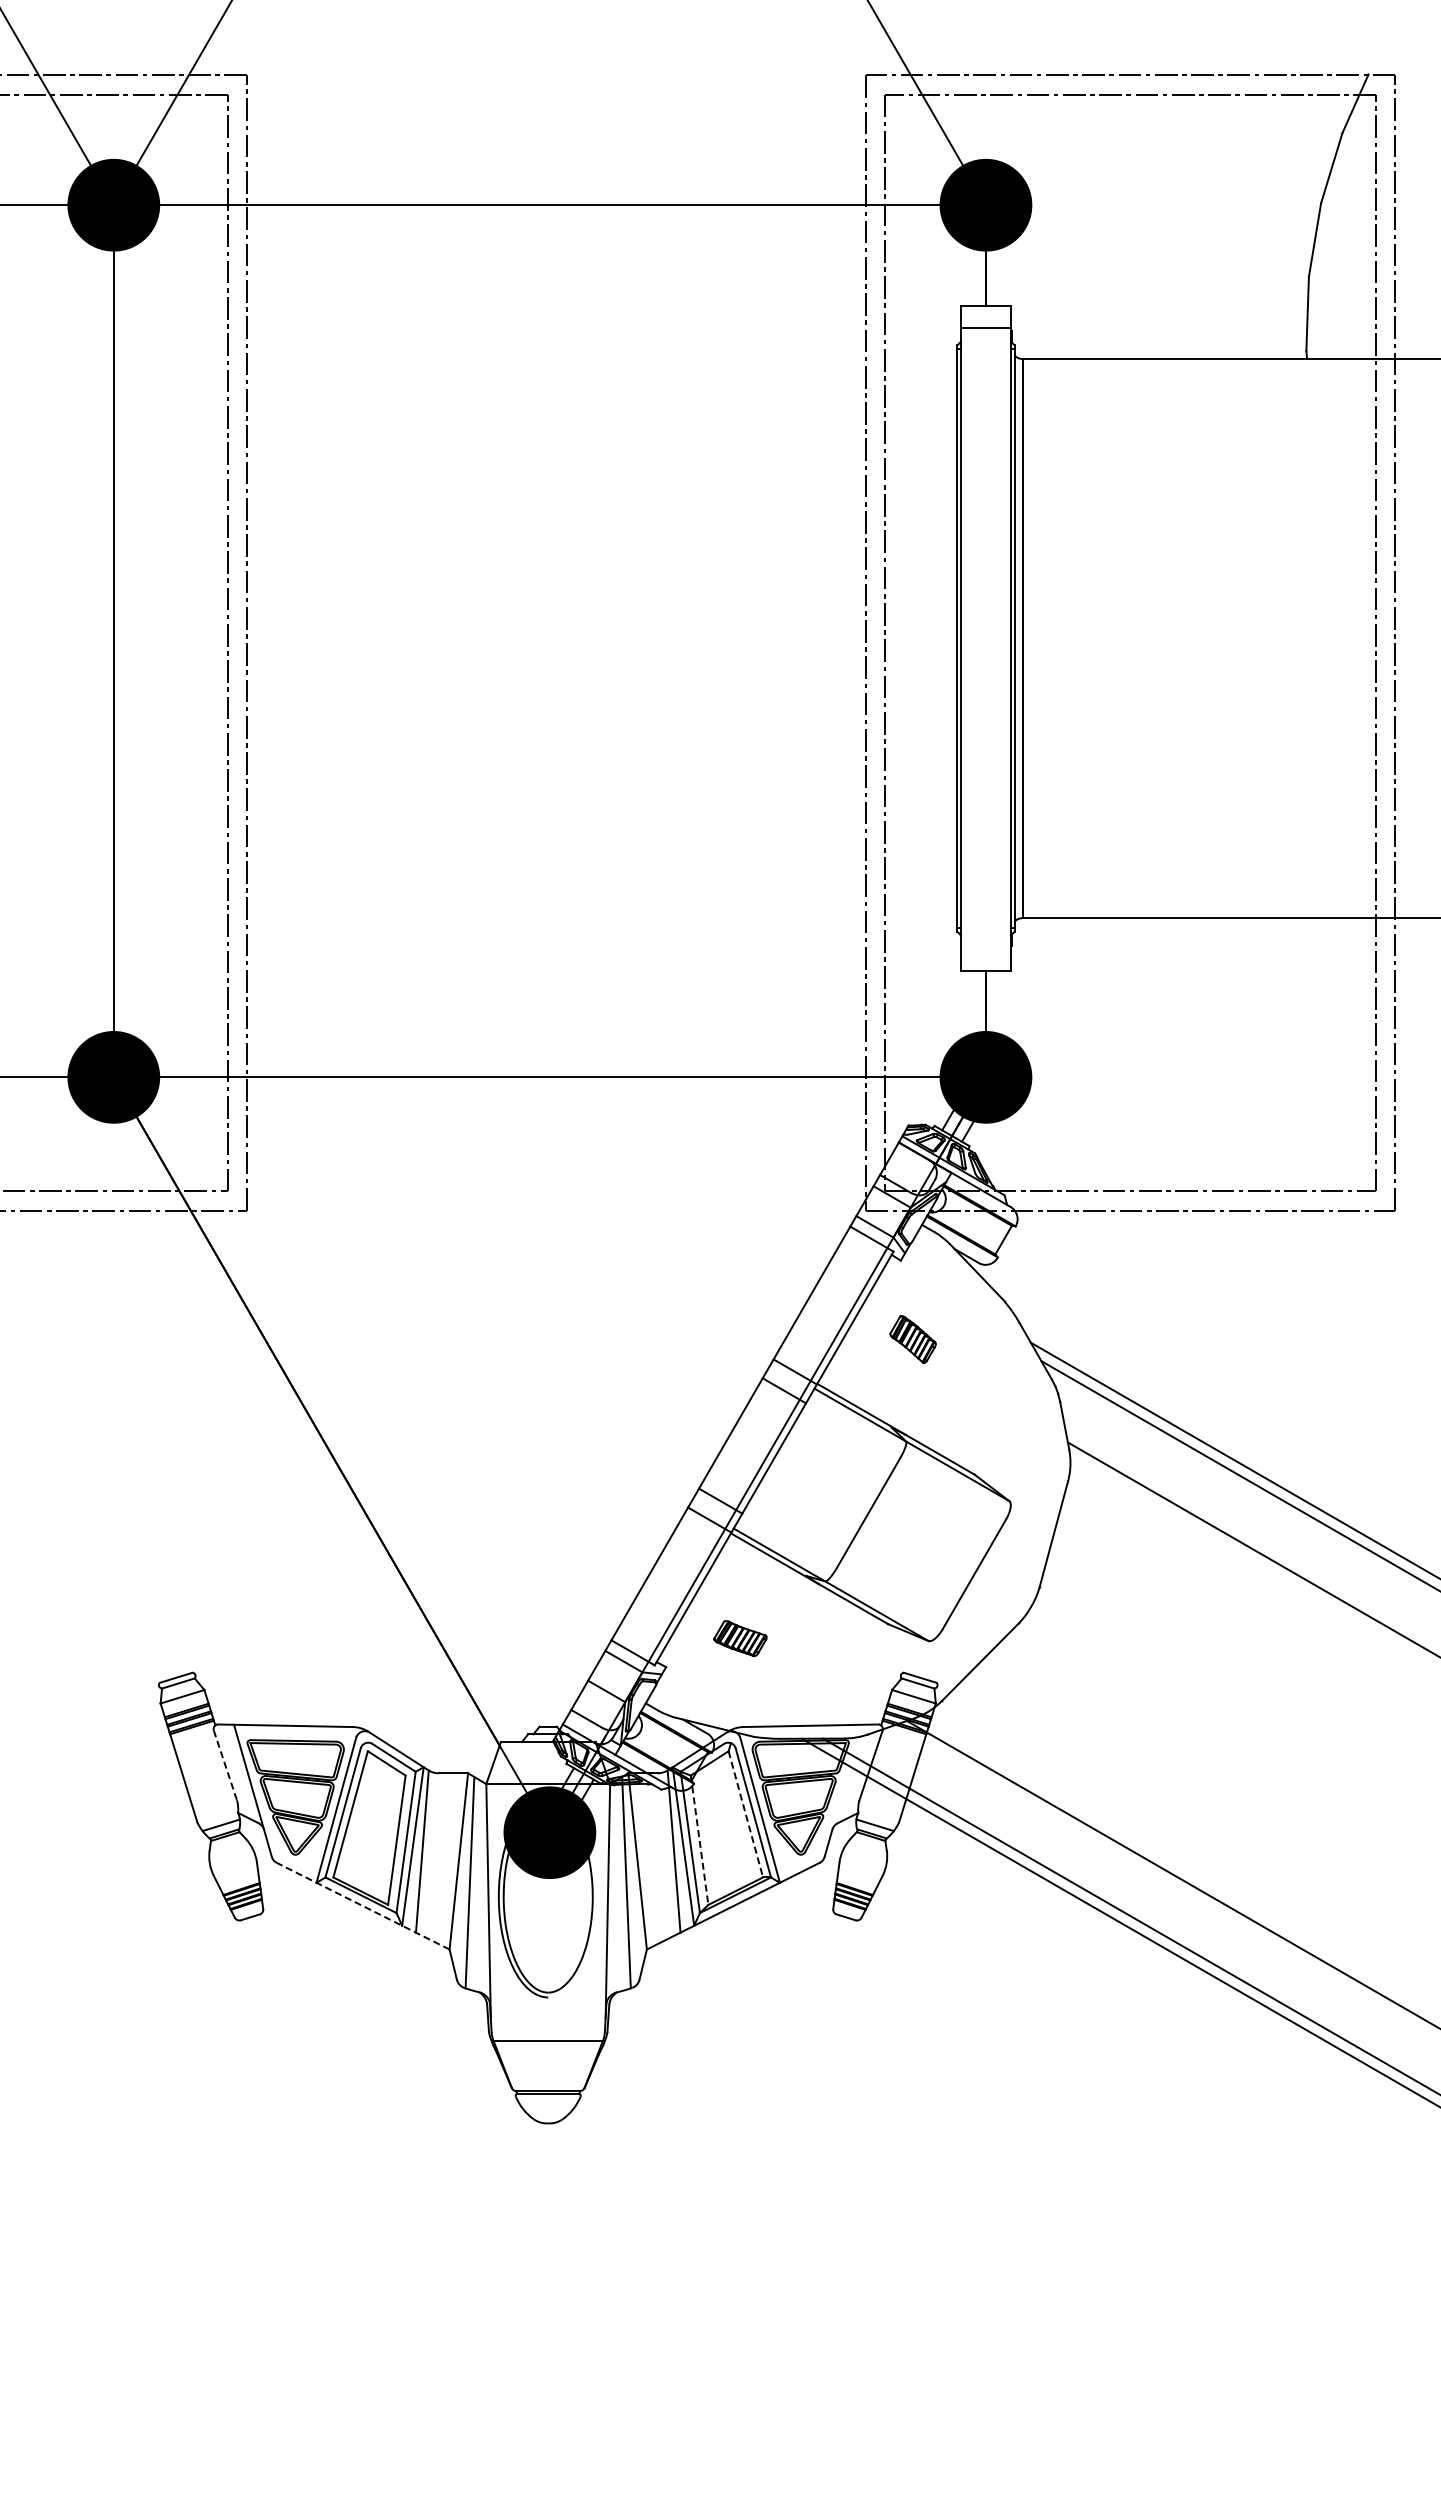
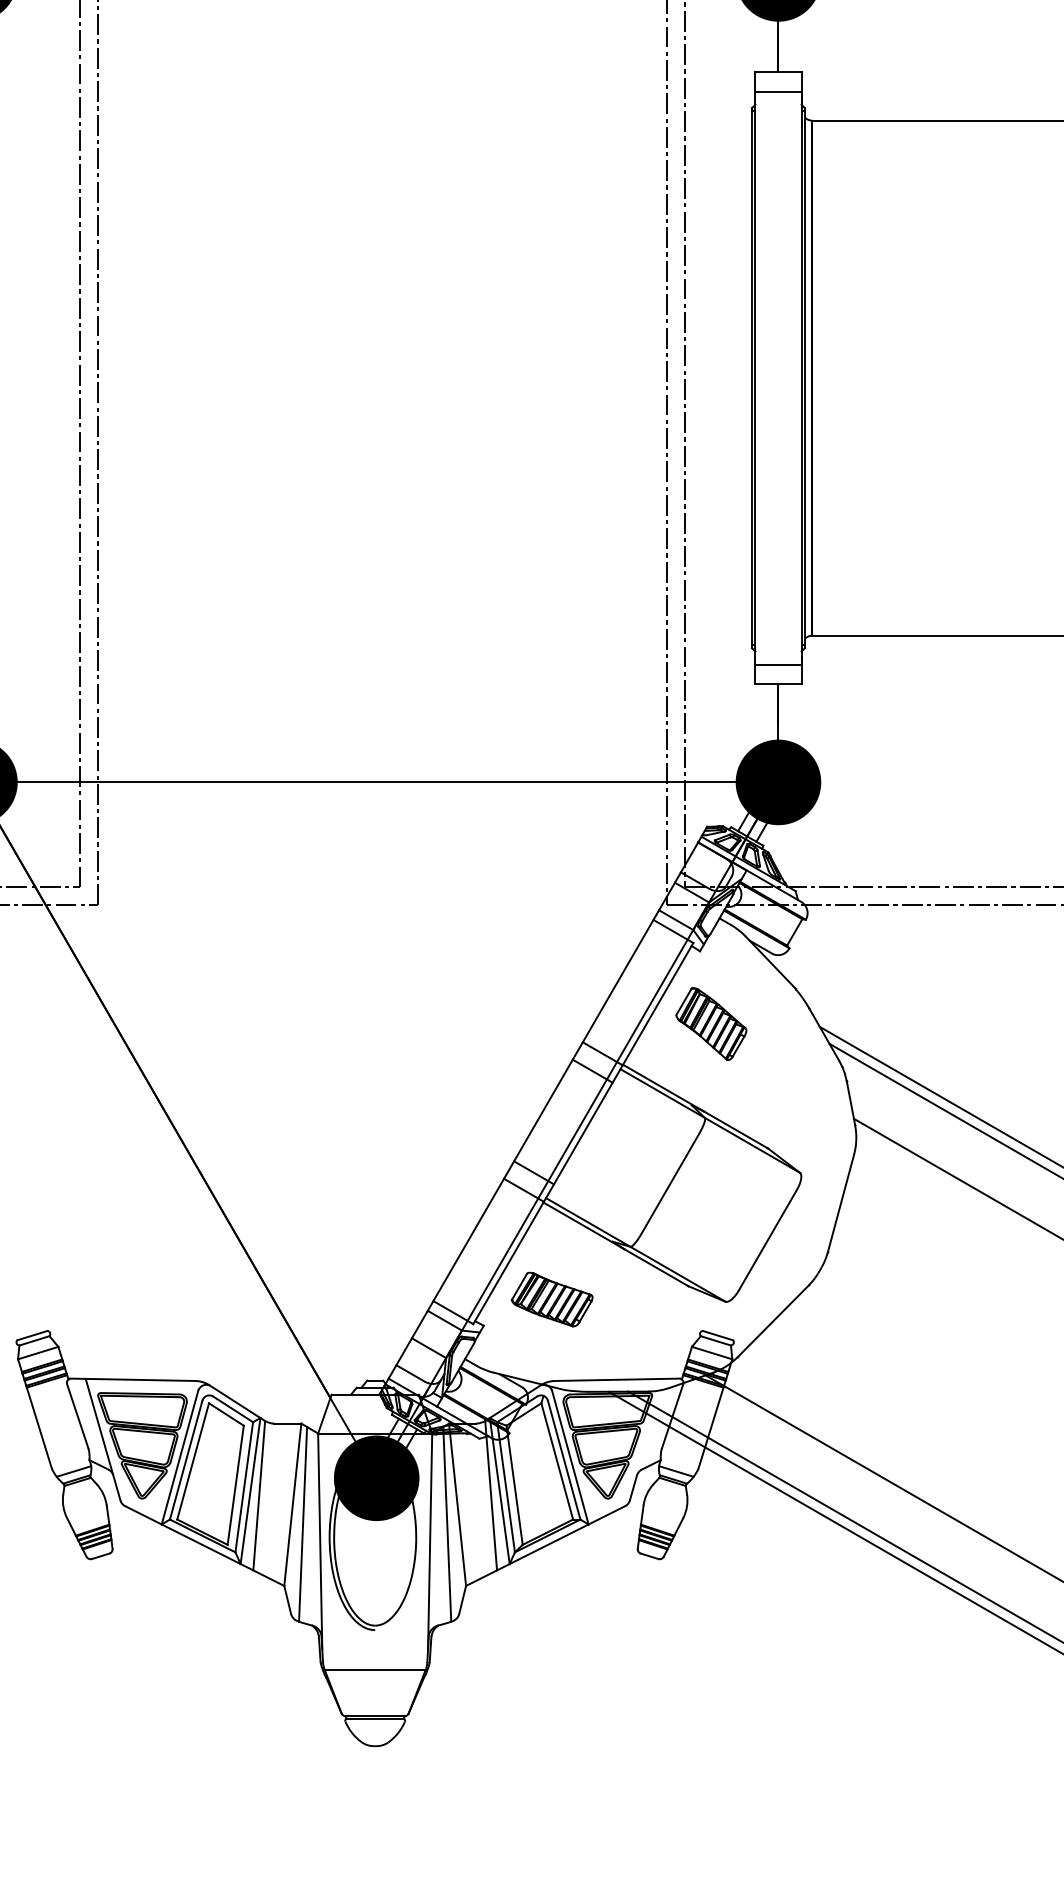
line: (985, 949) -> (778, 664), added
part: (912, 1339) -> (710, 1023), size x1.67
part: (740, 1638) -> (552, 1299), size x1.67
line: (225, 1765) -> (77, 1416), dashed -> solid
line: (745, 1814) -> (556, 1461), dashed -> solid
line: (699, 1840) -> (514, 1485), dashed -> solid
line: (363, 1906) -> (204, 1546), dashed -> solid

